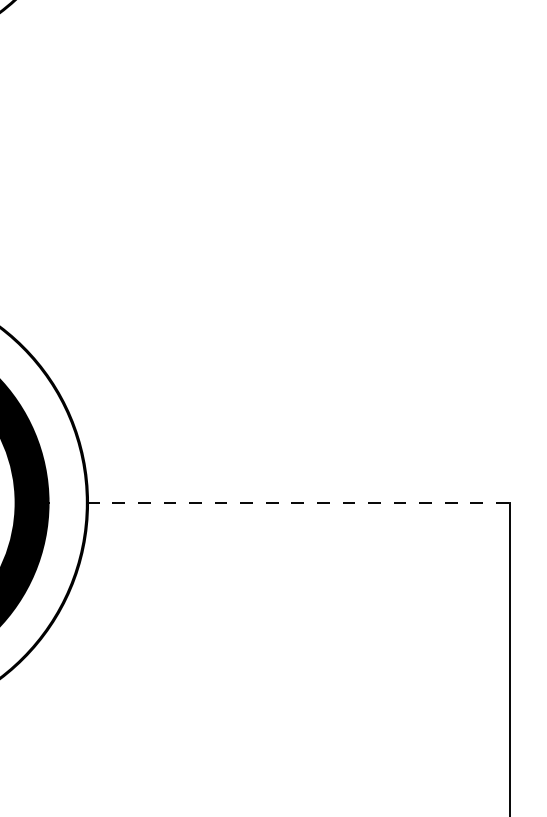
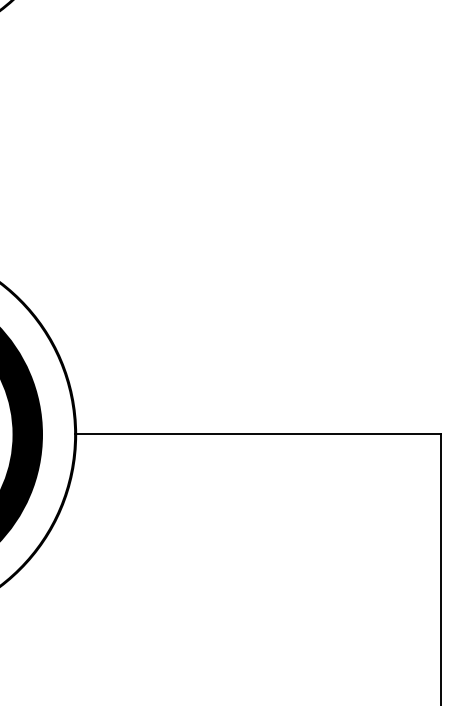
line: (298, 502) -> (258, 434), dashed -> solid

